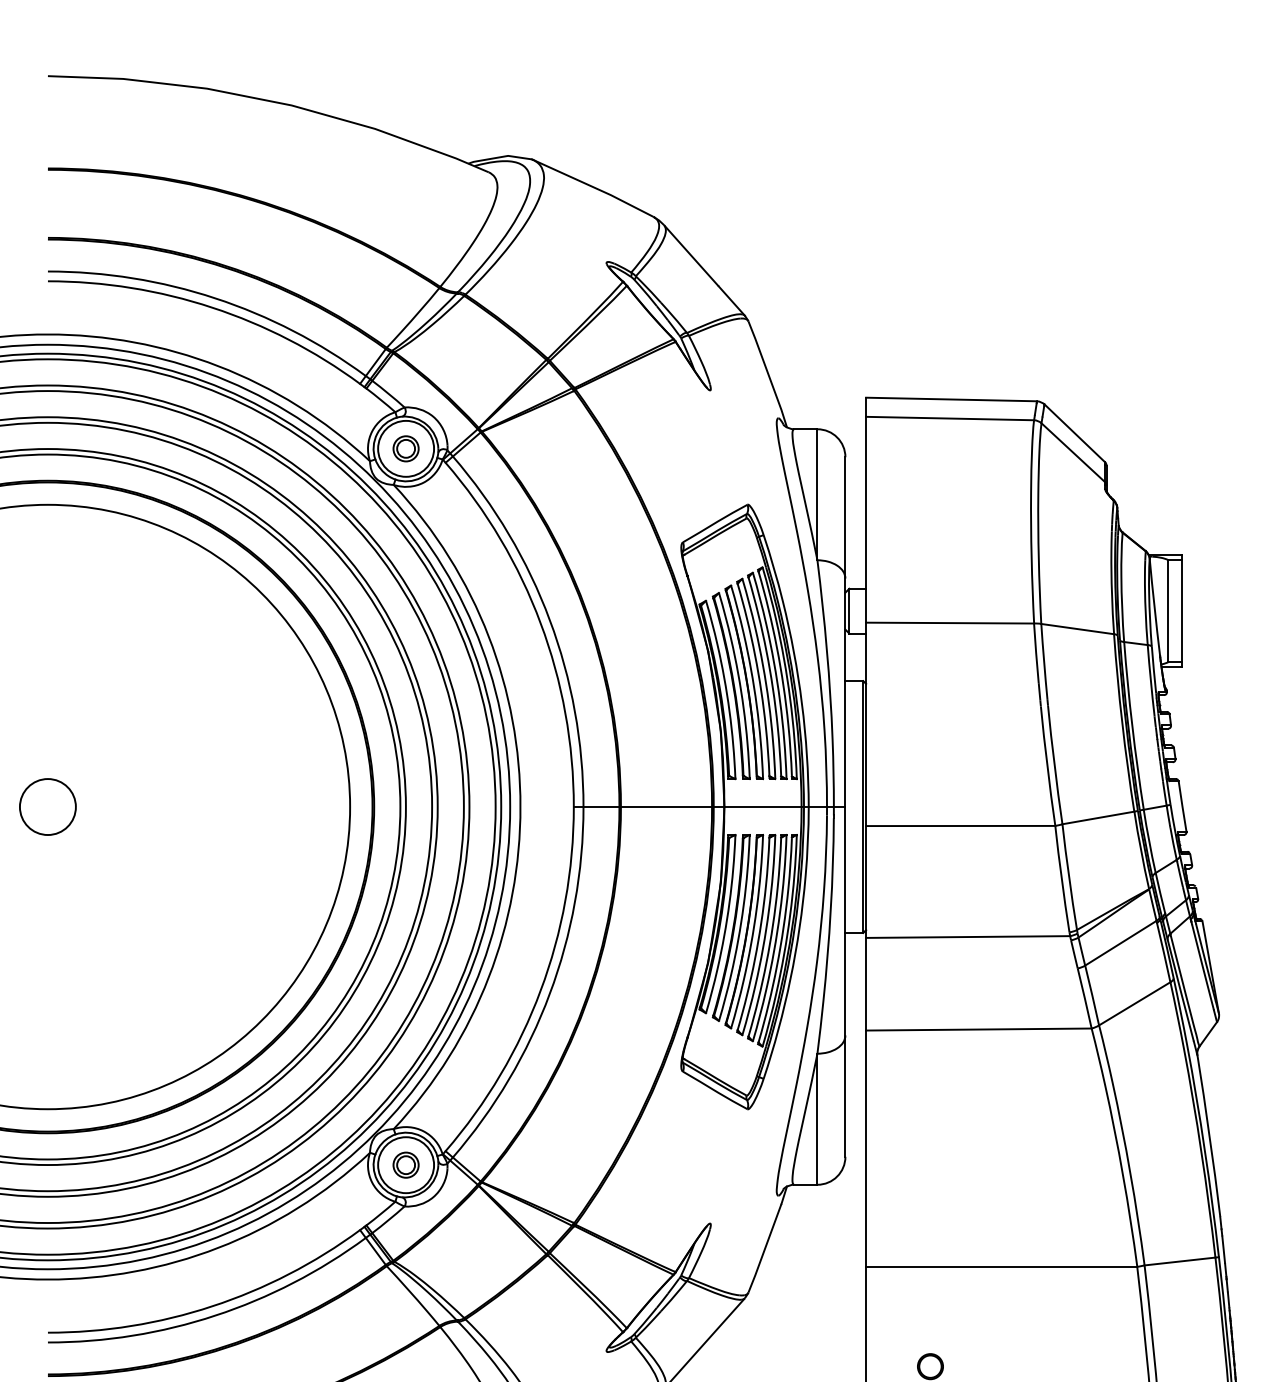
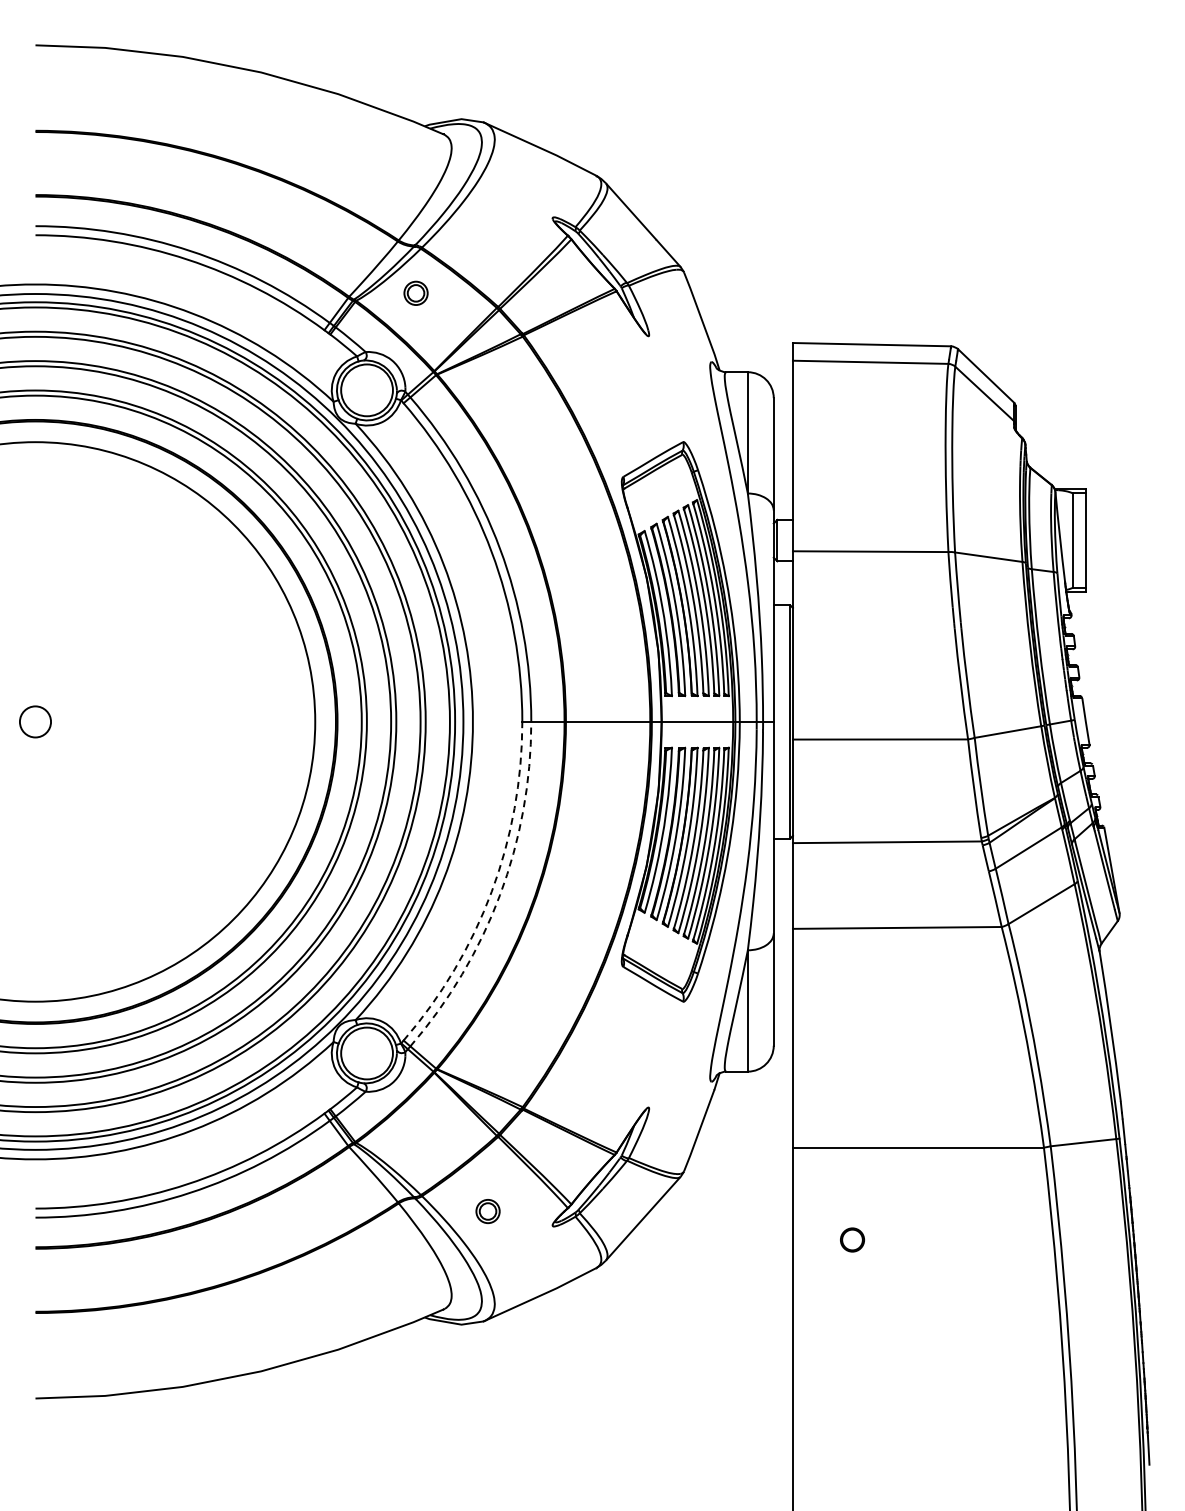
part: (405, 447) -> (415, 292), moved
circle: (47, 806) -> (35, 721), size x0.6
arc: (540, 990) -> (491, 891), solid -> dashed
arc: (550, 994) -> (500, 895), solid -> dashed
part: (405, 1165) -> (487, 1211), moved

